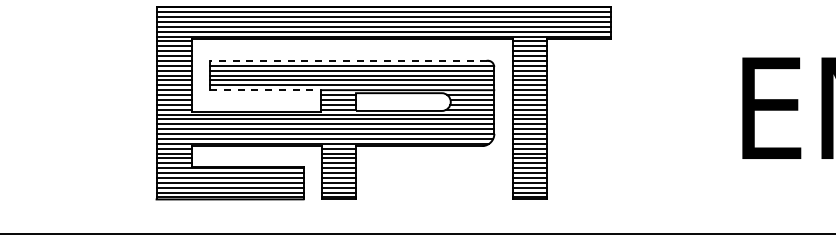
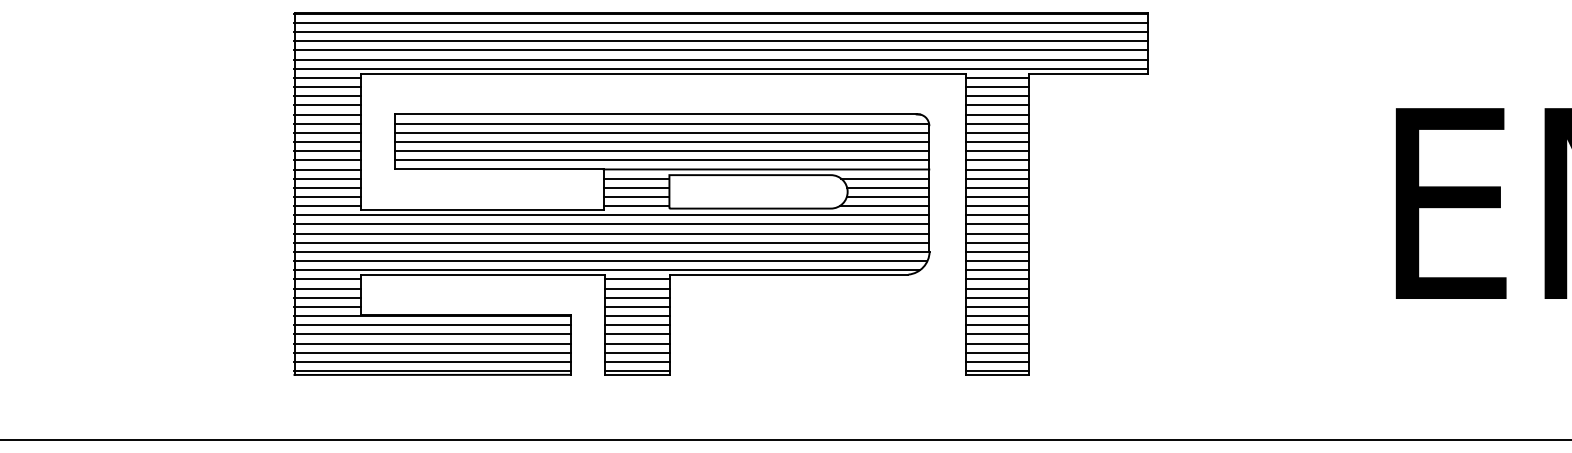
line: (348, 60) -> (655, 113), dashed -> solid
line: (265, 90) -> (499, 170), dashed -> solid

